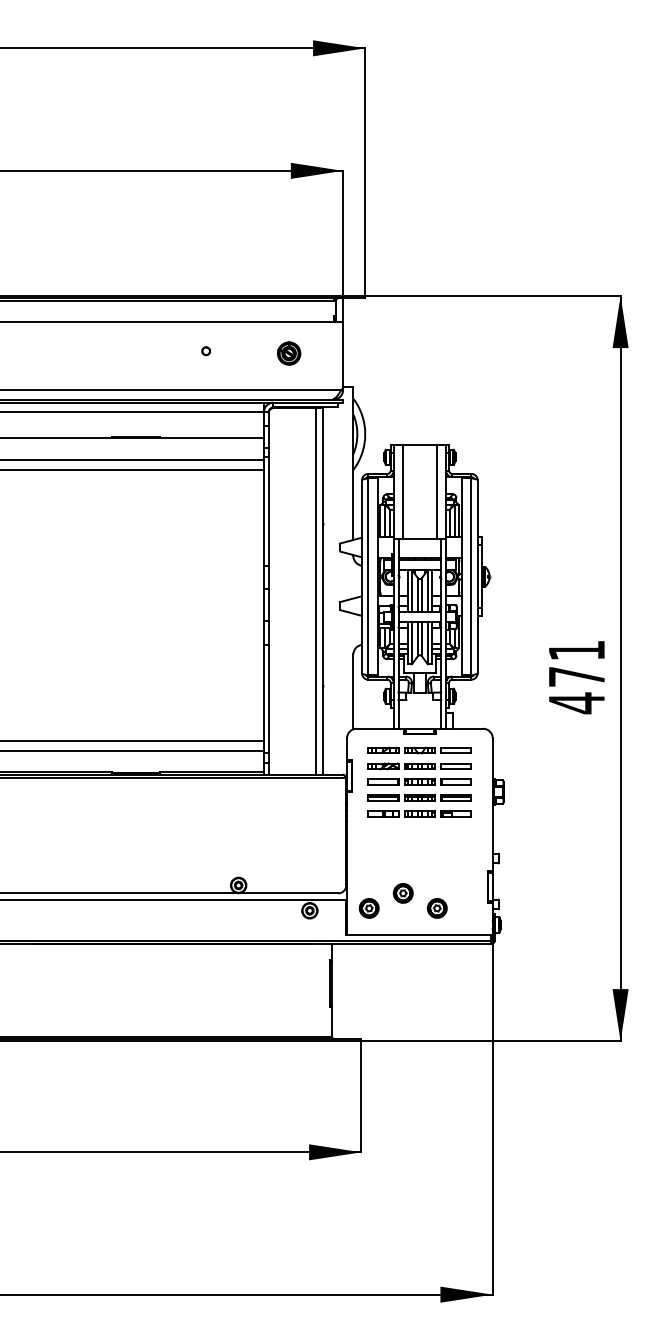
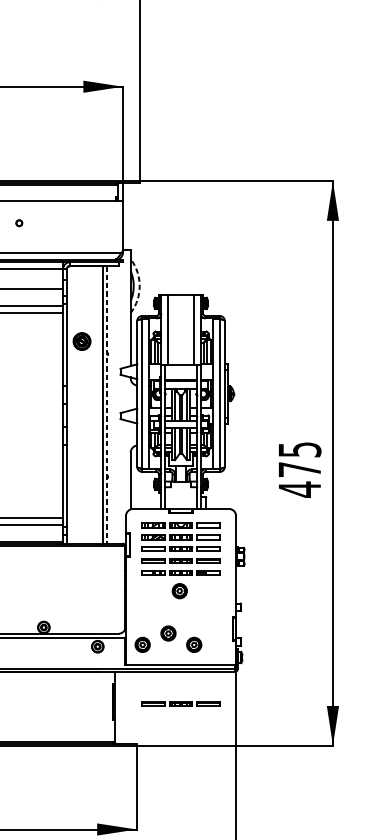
part: (289, 353) -> (82, 341), moved
arc: (365, 434) -> (139, 286), solid -> dashed
line: (322, 591) -> (107, 405), solid -> dashed
text: (577, 650) -> (300, 449), 471 -> 475
part: (417, 837) -> (179, 591), added
part: (419, 985) -> (180, 703), added

